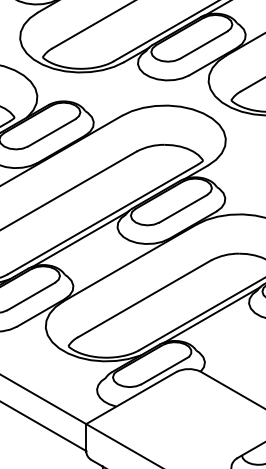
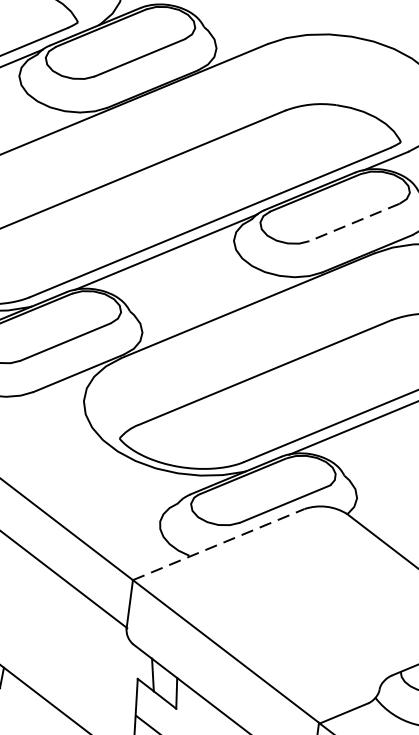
line: (182, 209) -> (352, 223), solid -> dashed
line: (131, 397) -> (219, 543), solid -> dashed

